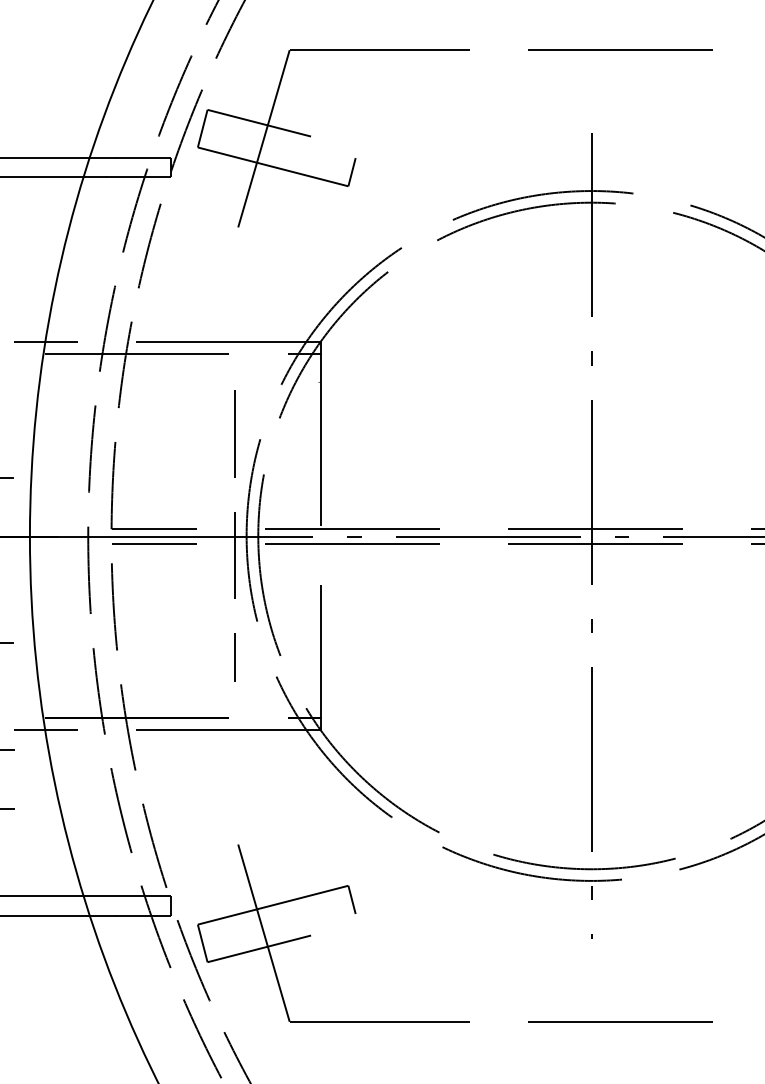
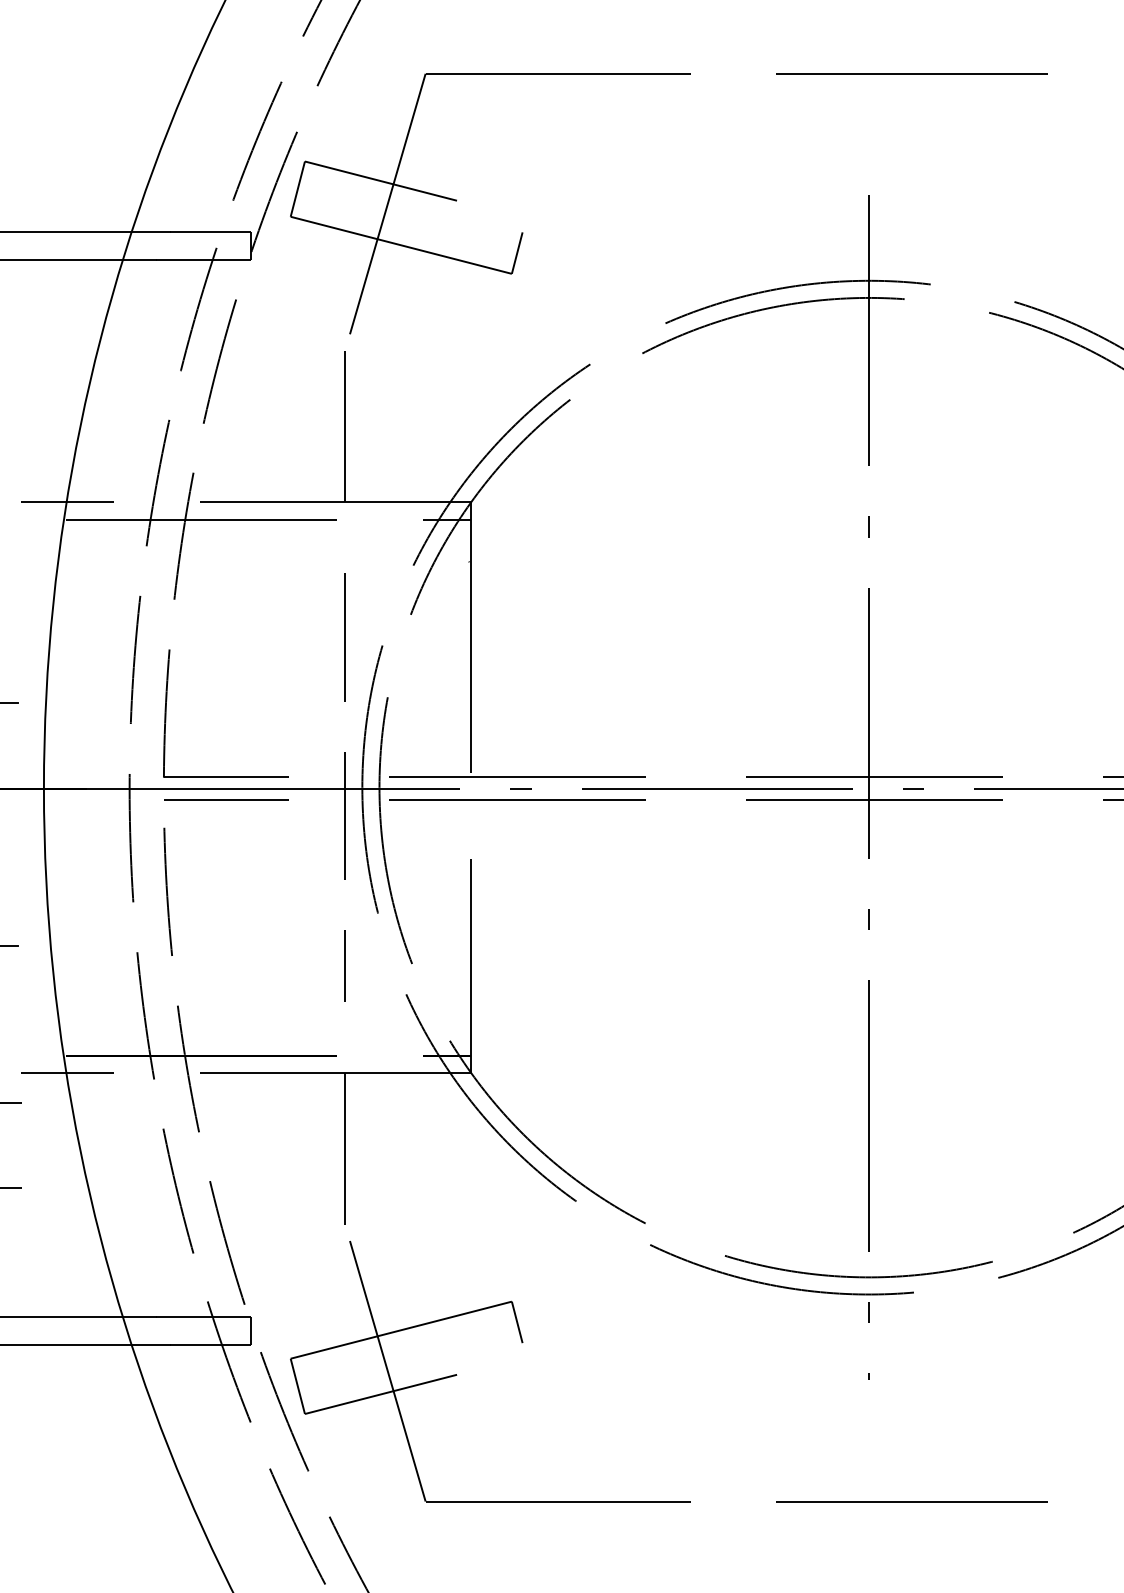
line: (234, 289) -> (344, 425), added
line: (234, 781) -> (344, 1148), added

